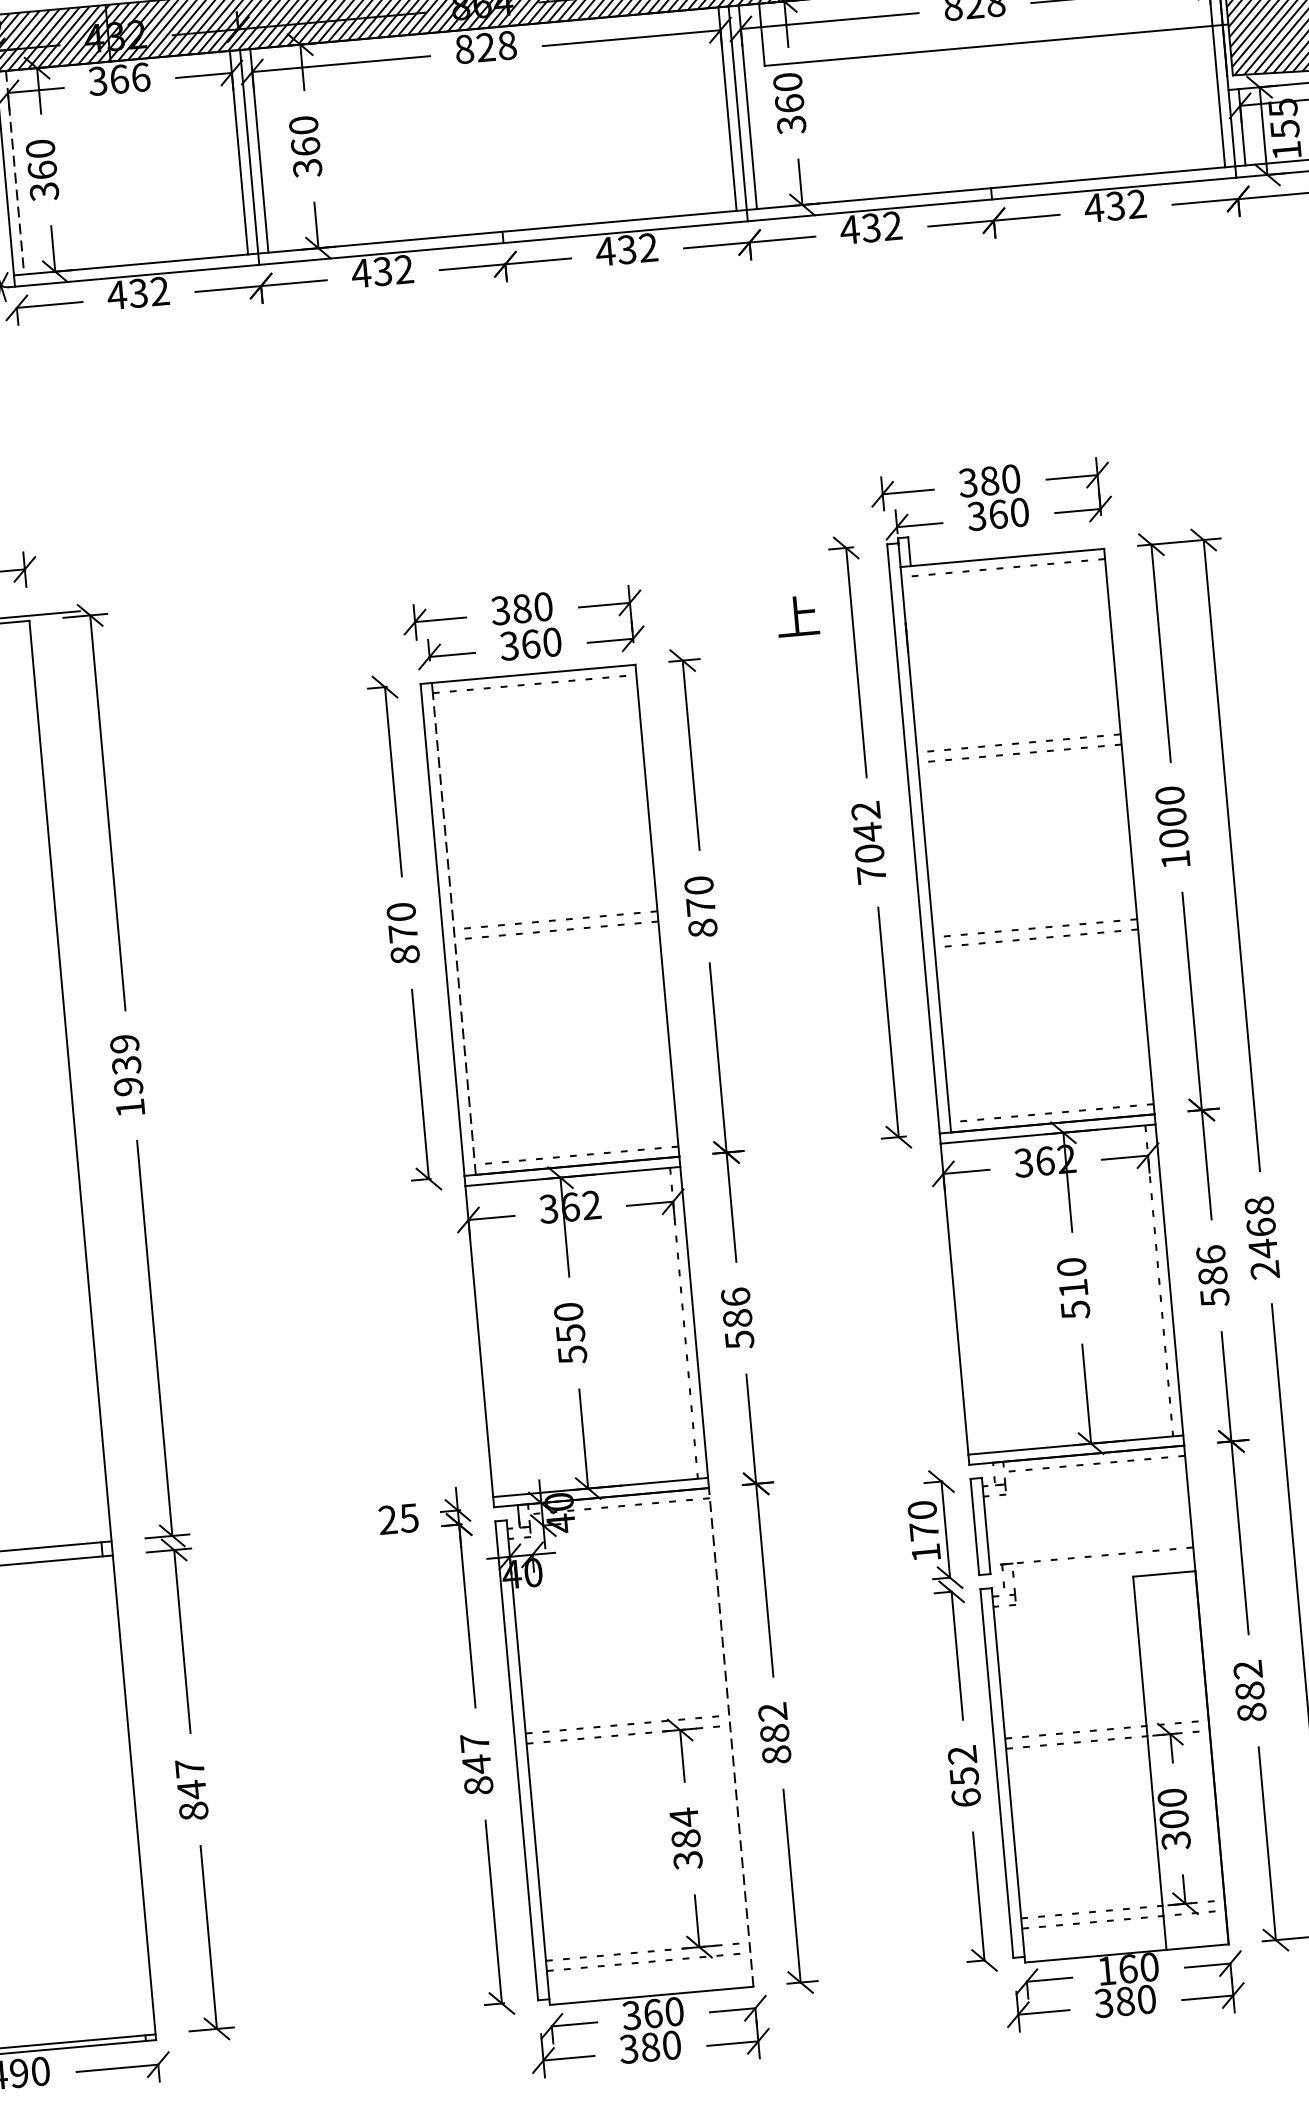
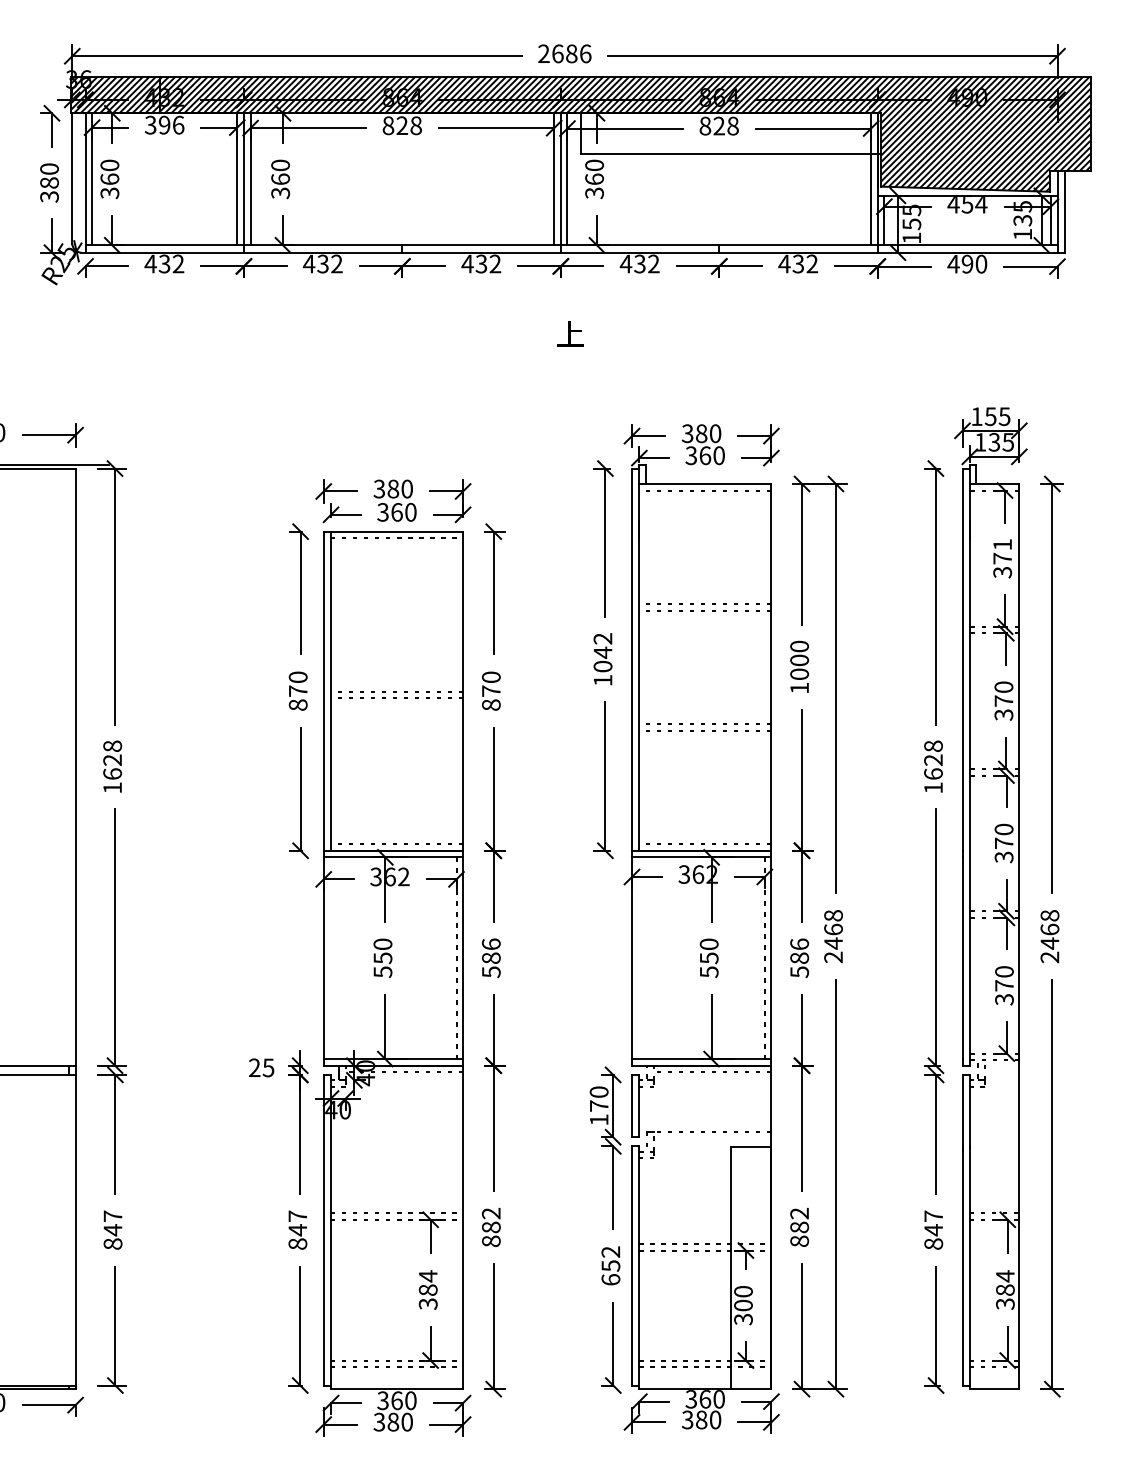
text: (119, 78) -> (164, 124), 366 -> 396
line: (15, 172) -> (92, 179), dashed -> solid
text: (797, 615) -> (570, 333), moved
text: (870, 875) -> (602, 680), 7042 -> 1042
line: (455, 933) -> (331, 694), dashed -> solid
text: (126, 1064) -> (112, 759), 1939 -> 1628
text: (1074, 1288) -> (709, 958), 510 -> 550
line: (731, 1737) -> (463, 1227), dashed -> solid
text: (1105, 1971) -> (690, 1399), 160 -> 360

